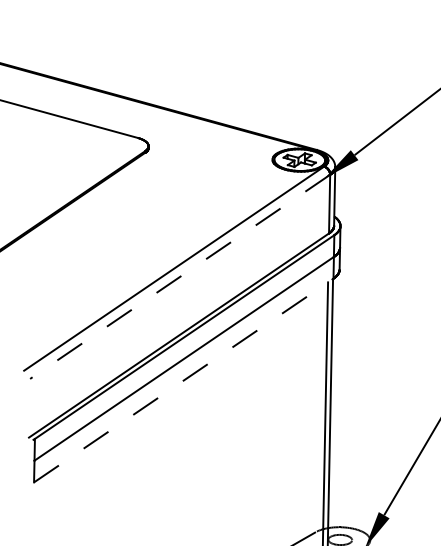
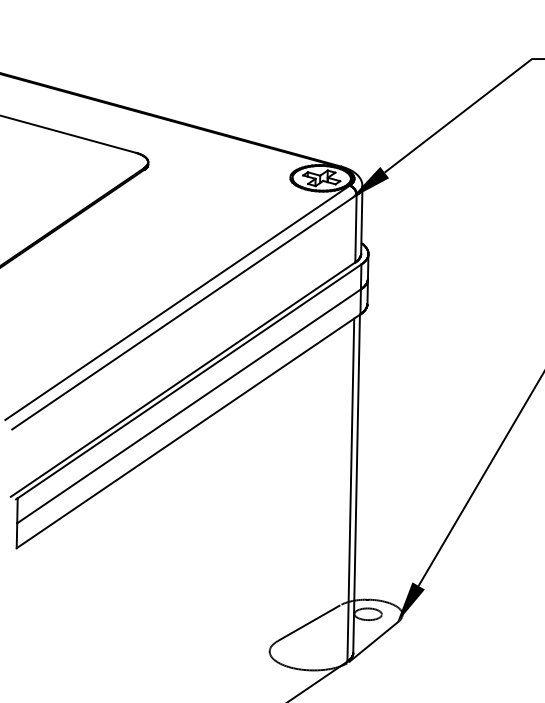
line: (180, 277) -> (184, 312), dashed -> solid
line: (183, 380) -> (188, 431), dashed -> solid

